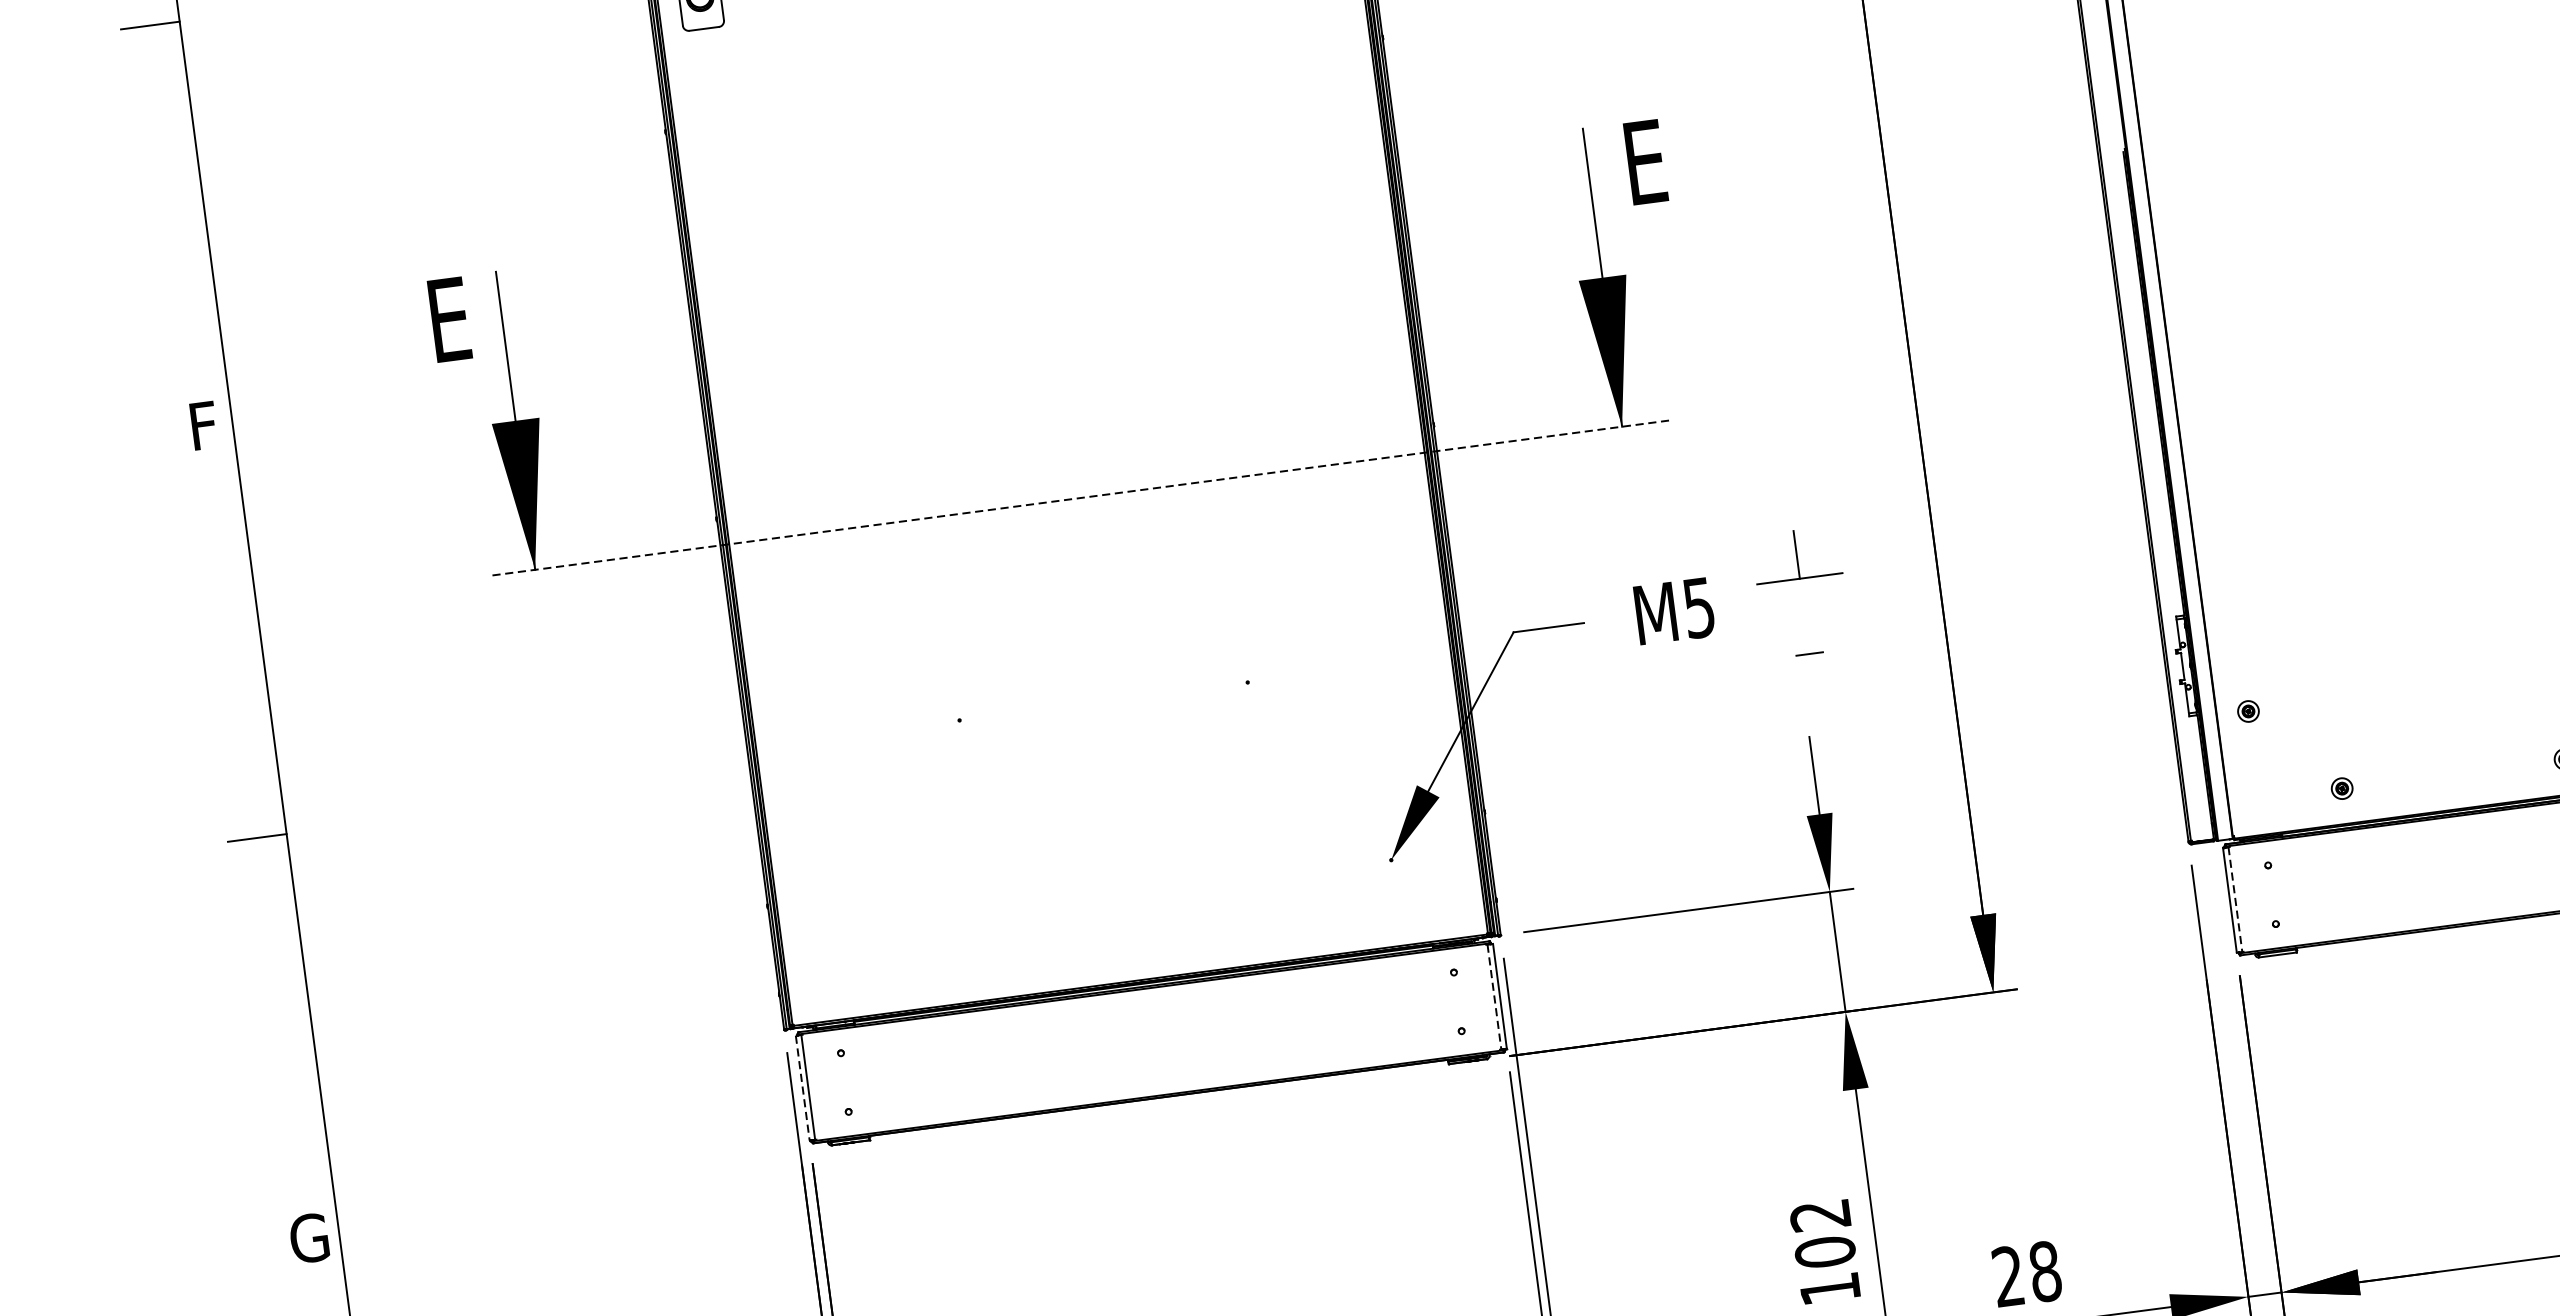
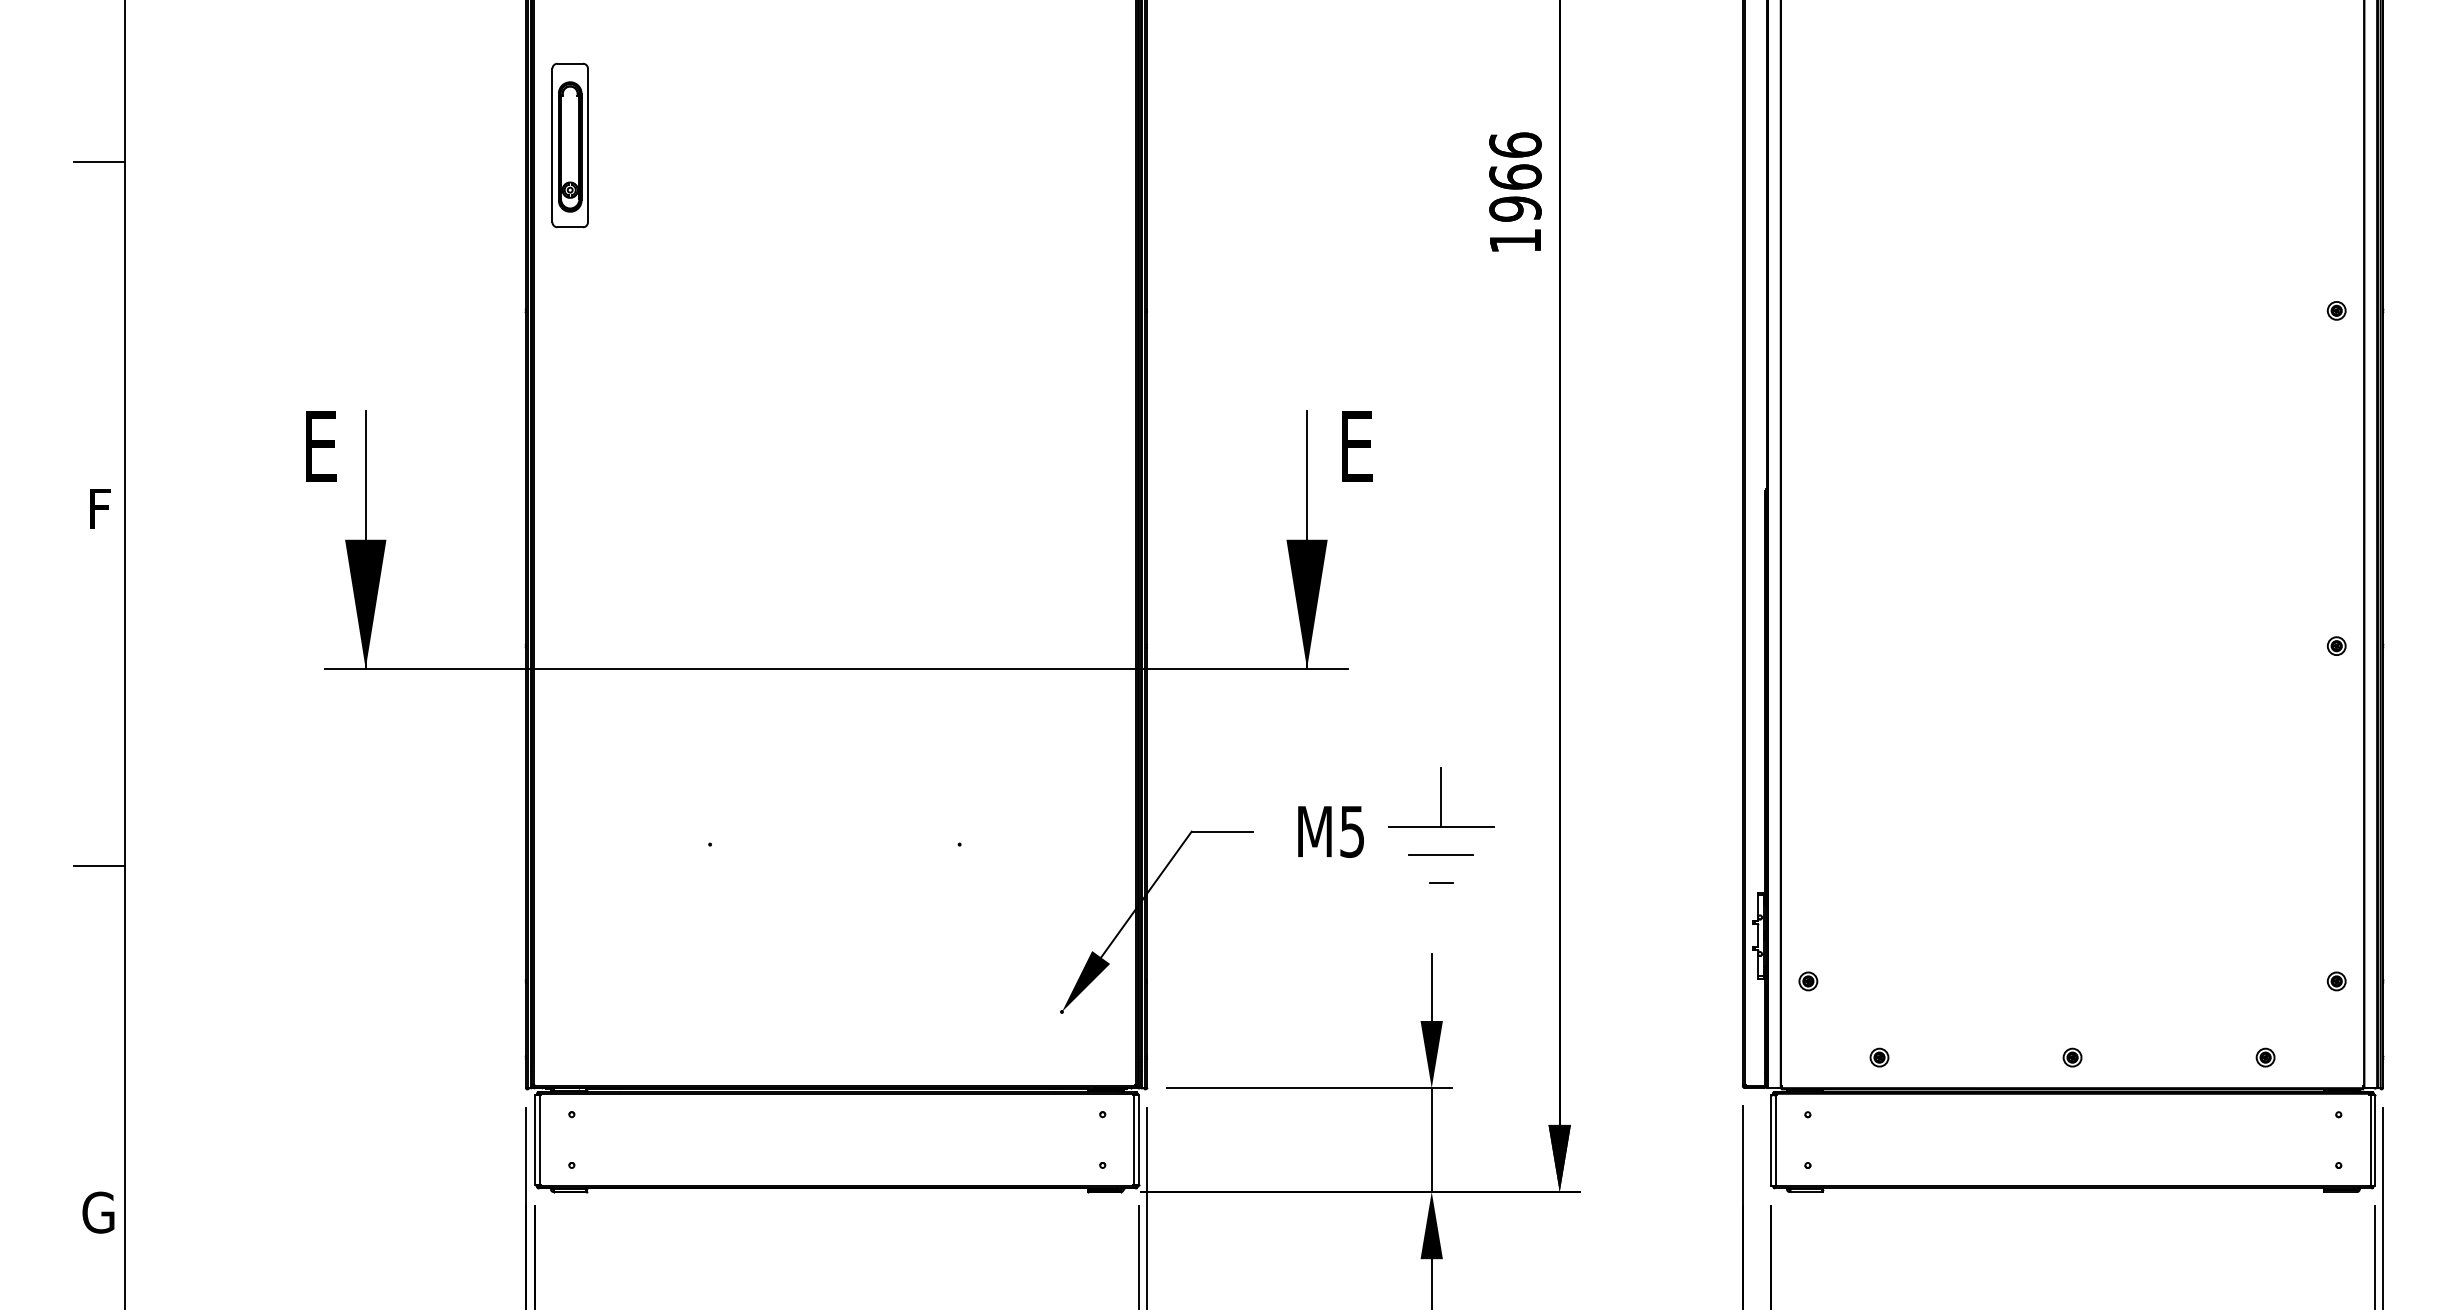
line: (1077, 498) -> (835, 668), dashed -> solid
part: (1796, 554) -> (1441, 797), size x1.43
line: (1805, 621) -> (1441, 855), added
line: (2235, 899) -> (1776, 1140), dashed -> solid
line: (1494, 997) -> (1134, 1140), dashed -> solid
line: (802, 1088) -> (535, 1140), dashed -> solid

